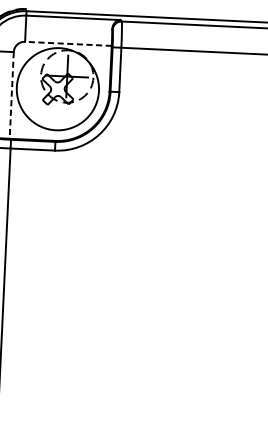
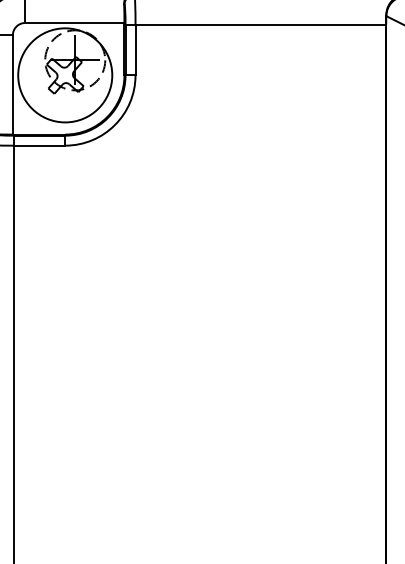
line: (68, 43) -> (74, 22), dashed -> solid
line: (11, 95) -> (12, 84), dashed -> solid

